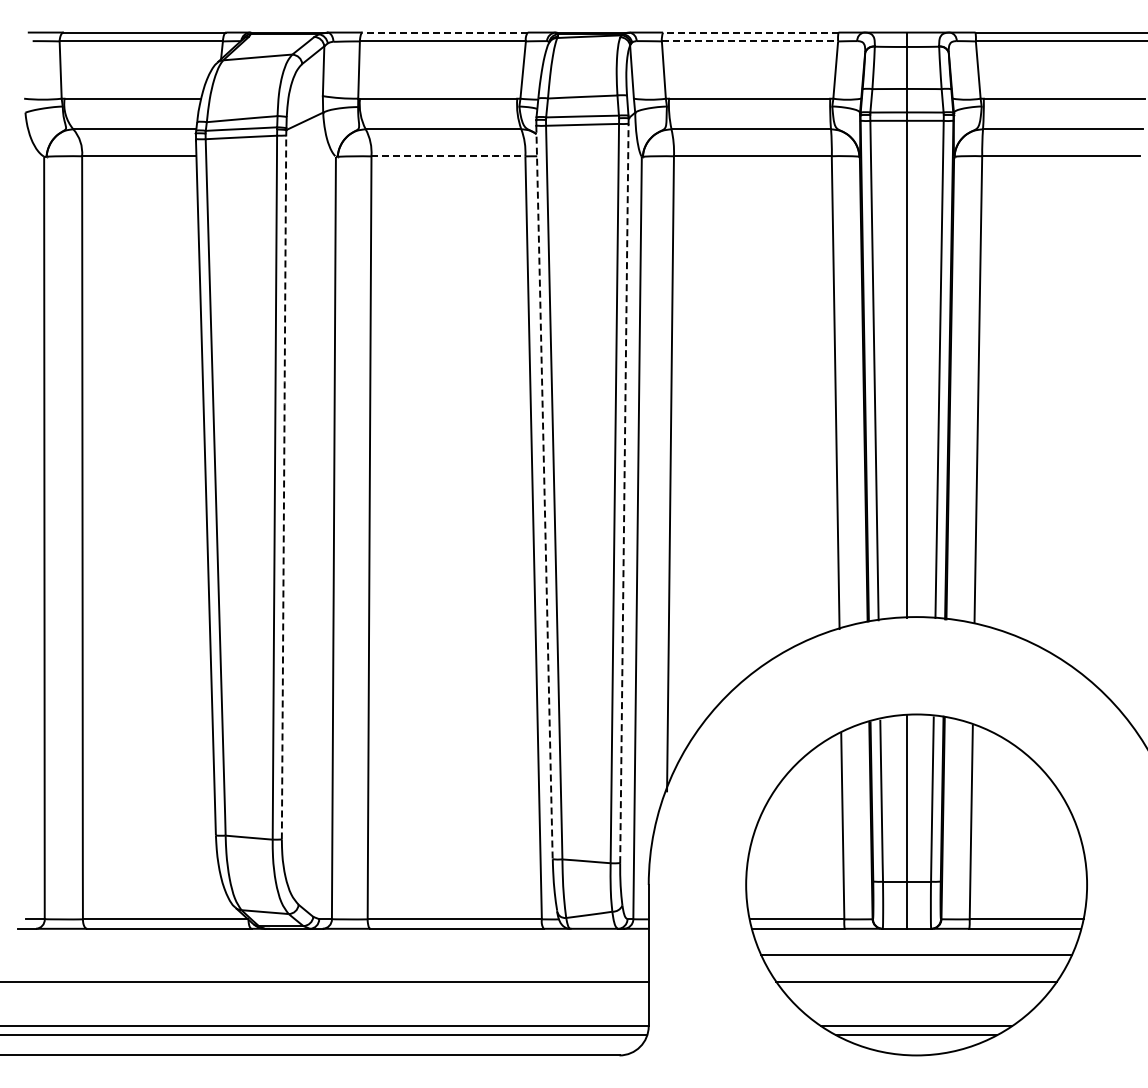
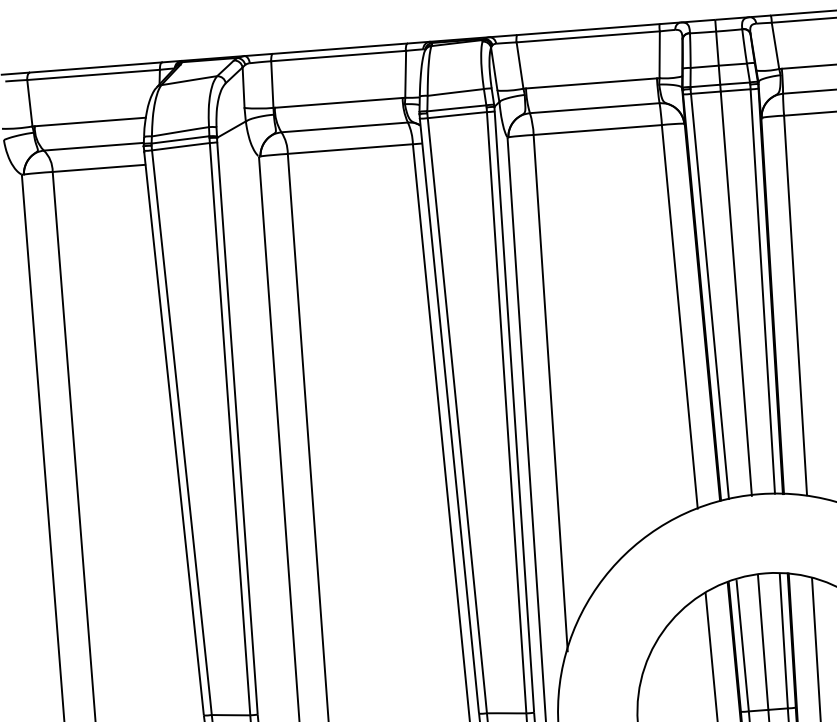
line: (445, 32) -> (340, 48), dashed -> solid
line: (750, 32) -> (588, 29), dashed -> solid
line: (750, 41) -> (588, 36), dashed -> solid
line: (448, 156) -> (350, 149), dashed -> solid
line: (284, 485) -> (237, 426), dashed -> solid
line: (544, 491) -> (449, 415), dashed -> solid
line: (624, 493) -> (514, 412), dashed -> solid

